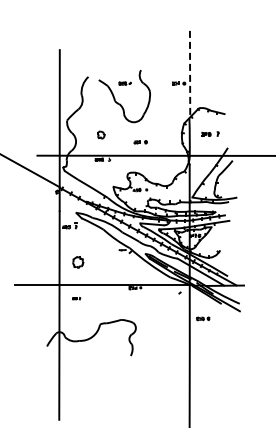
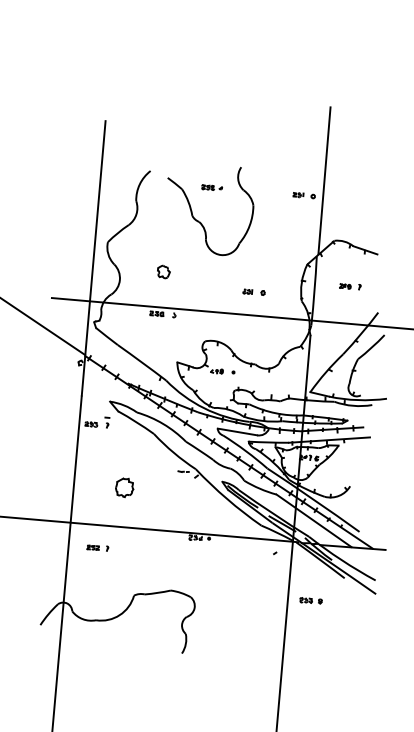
line: (190, 73) -> (325, 180), dashed -> solid
part: (210, 133) -> (350, 285), size x0.71
part: (140, 142) -> (253, 292), moved
part: (78, 262) -> (125, 487), moved
part: (76, 298) -> (97, 547), size x1.67

